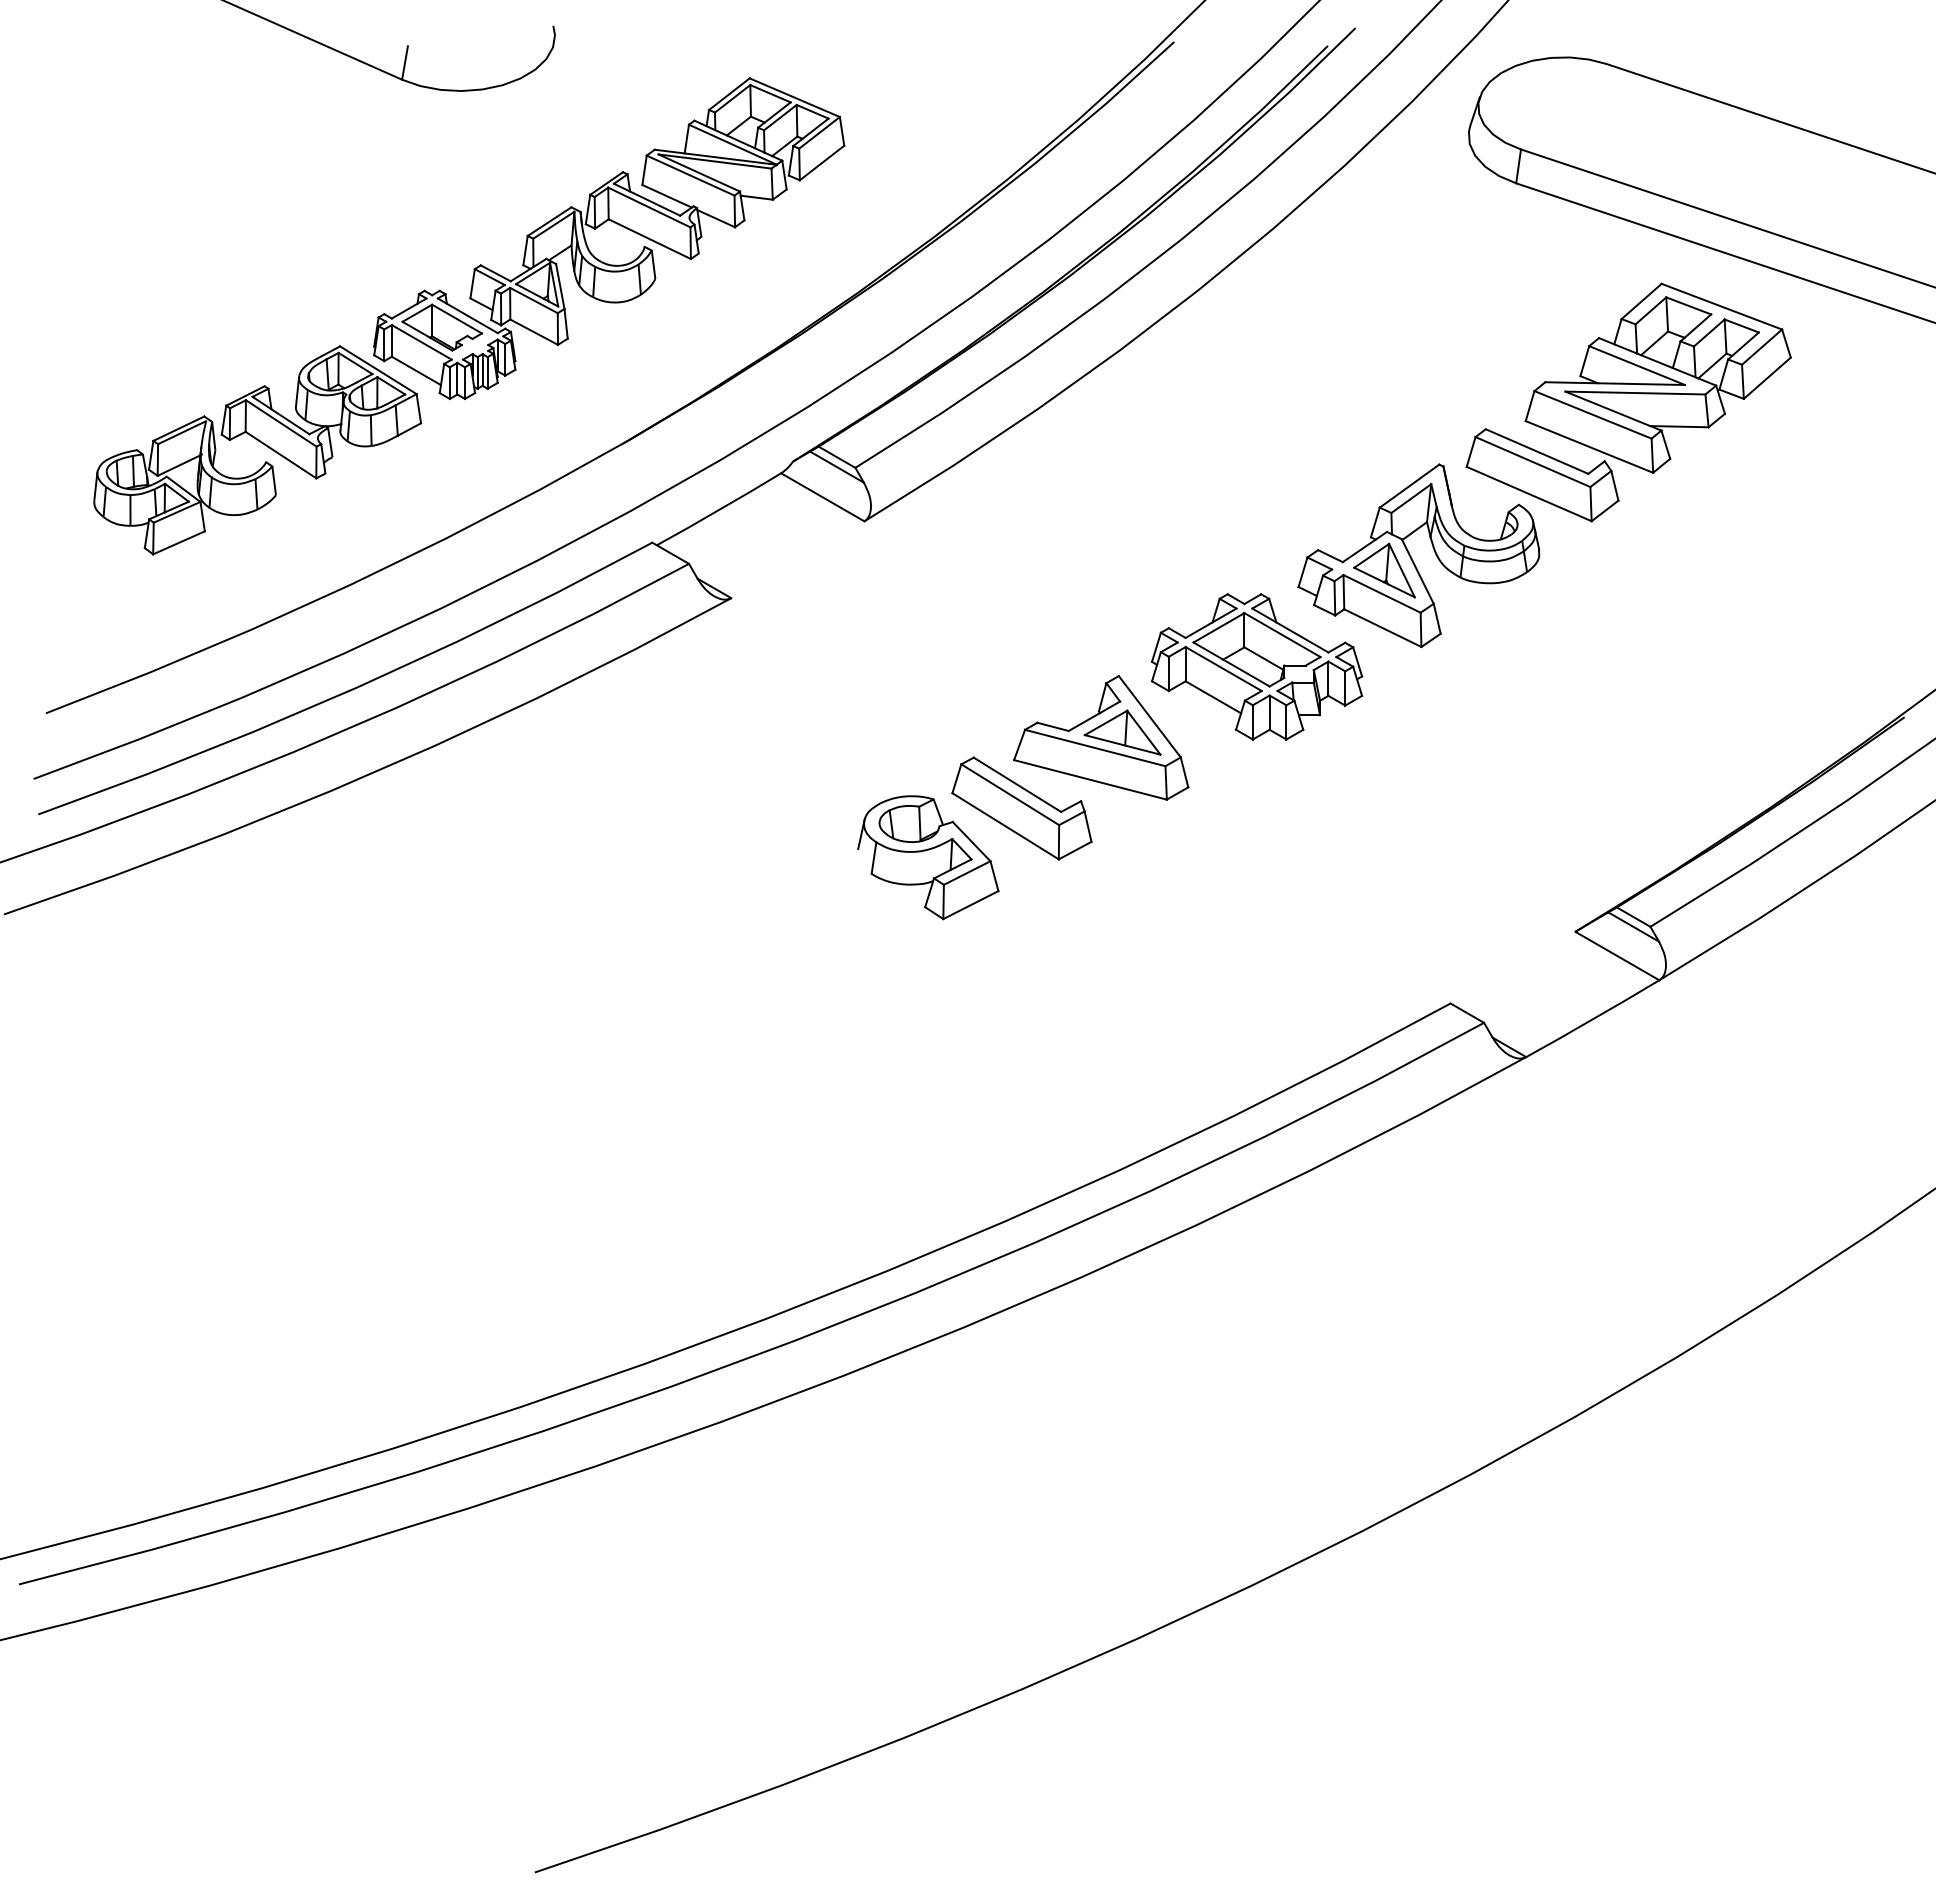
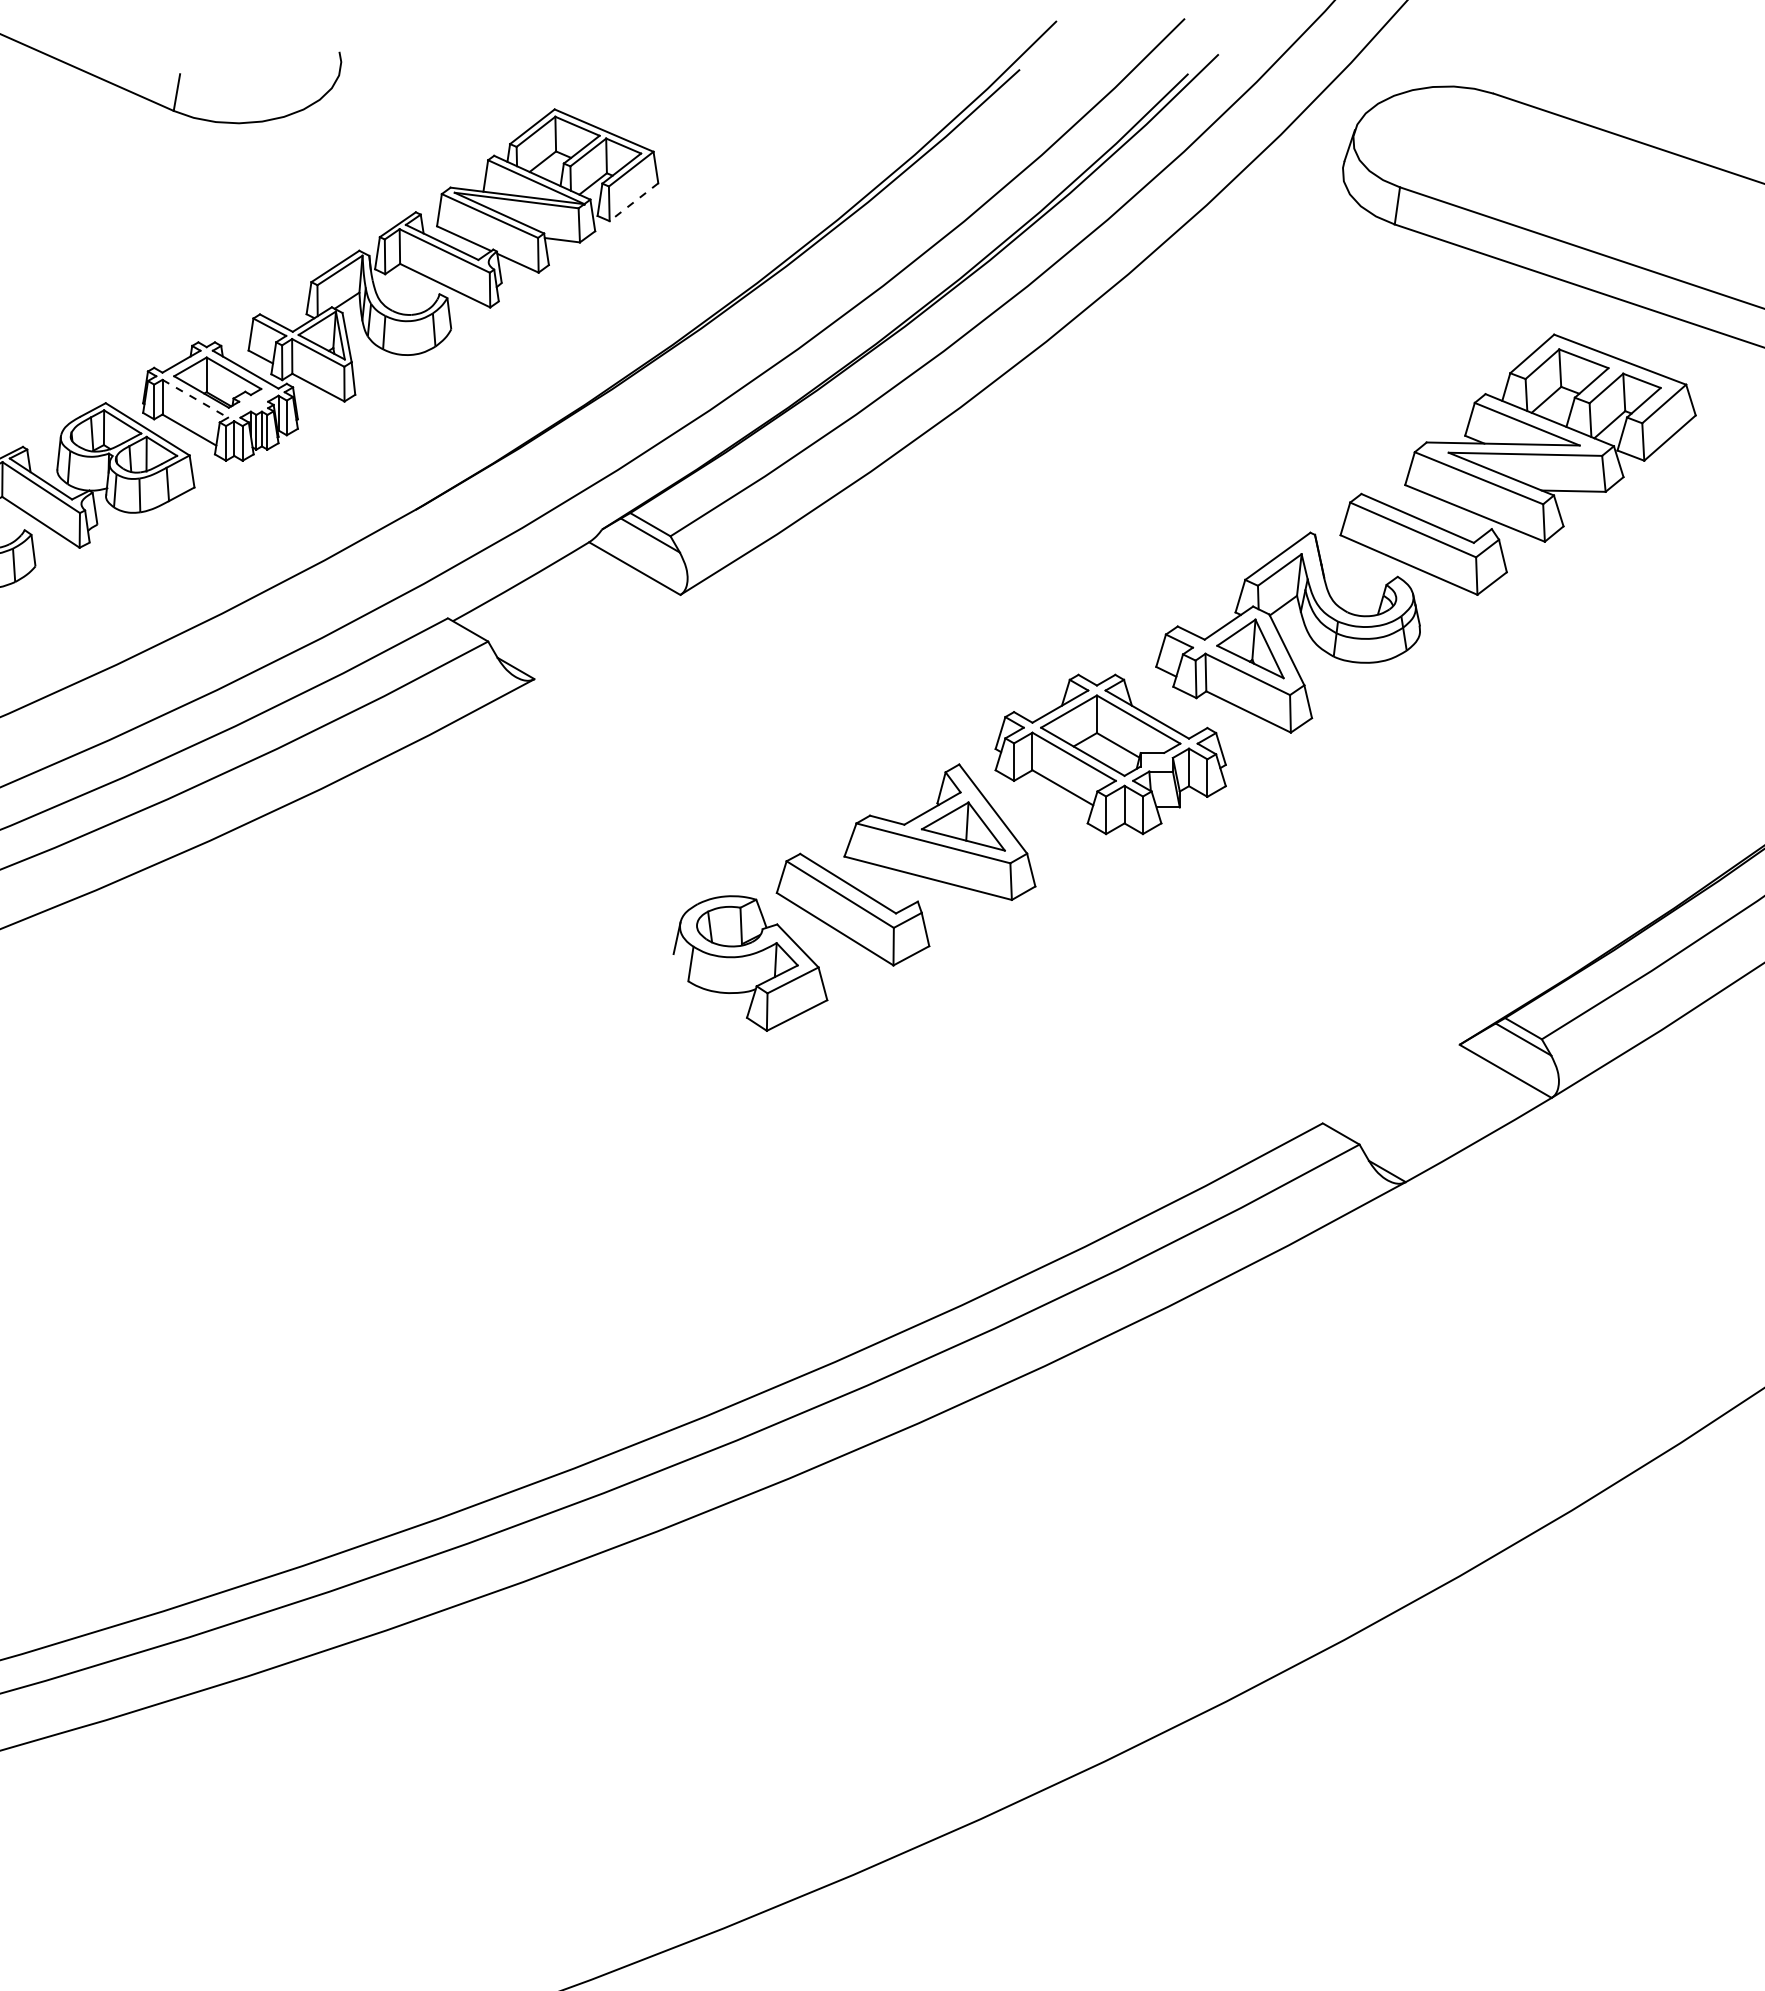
line: (821, 163) -> (633, 202), solid -> dashed
line: (421, 342) -> (194, 398), solid -> dashed

